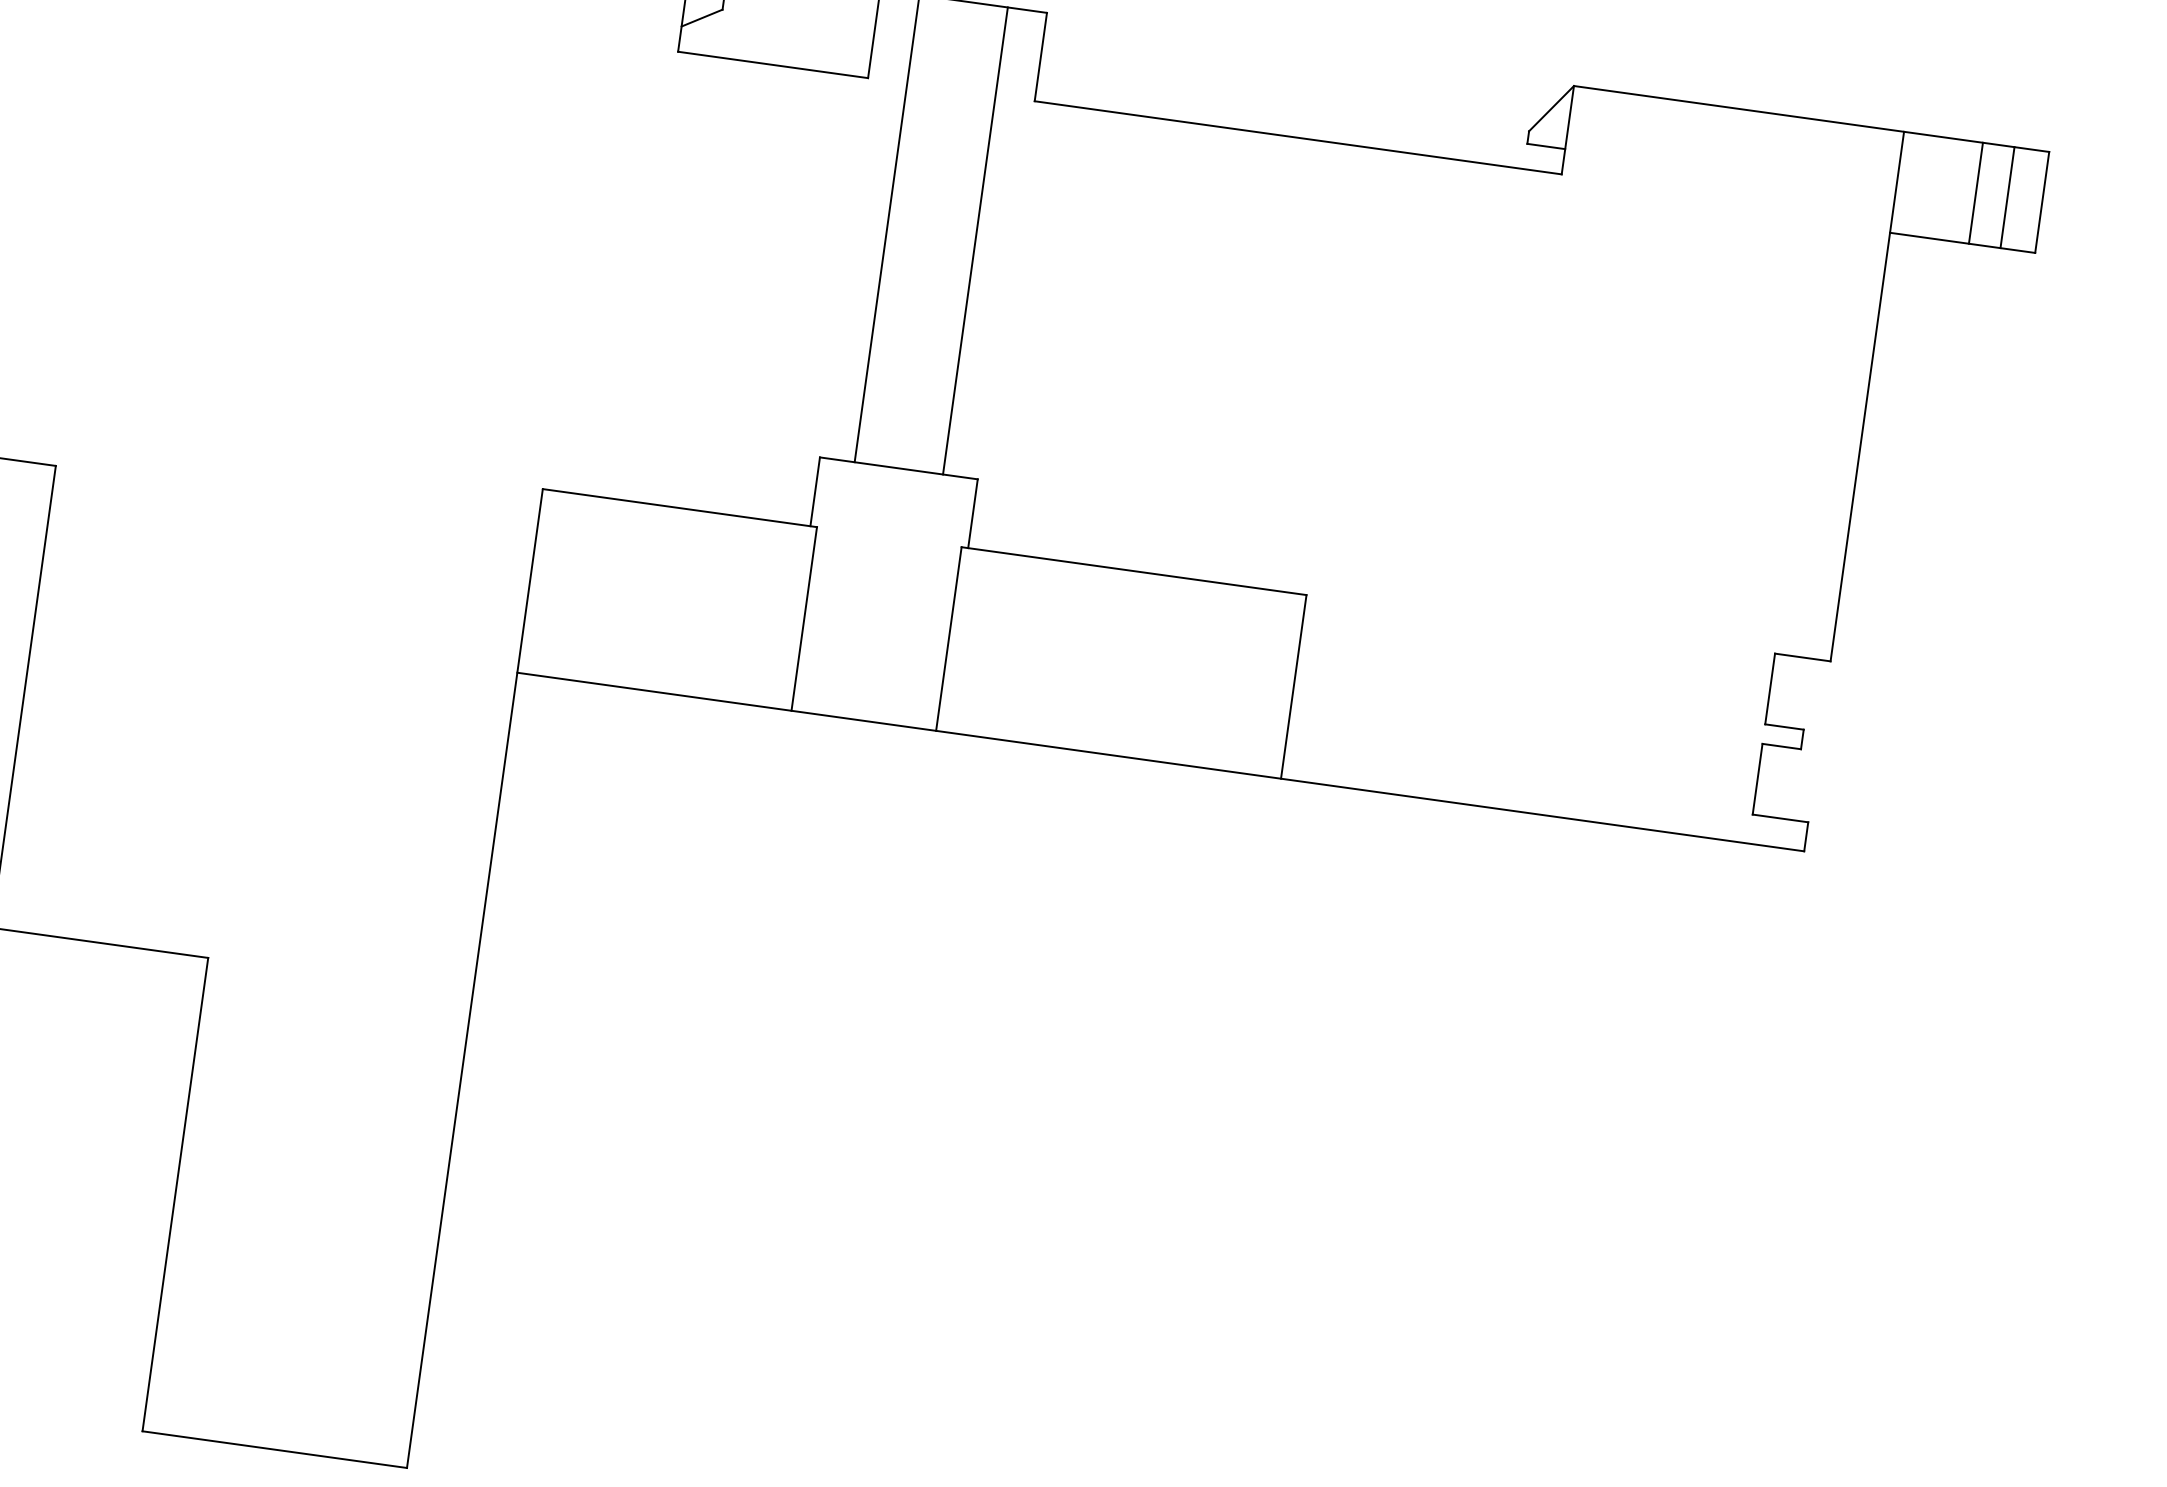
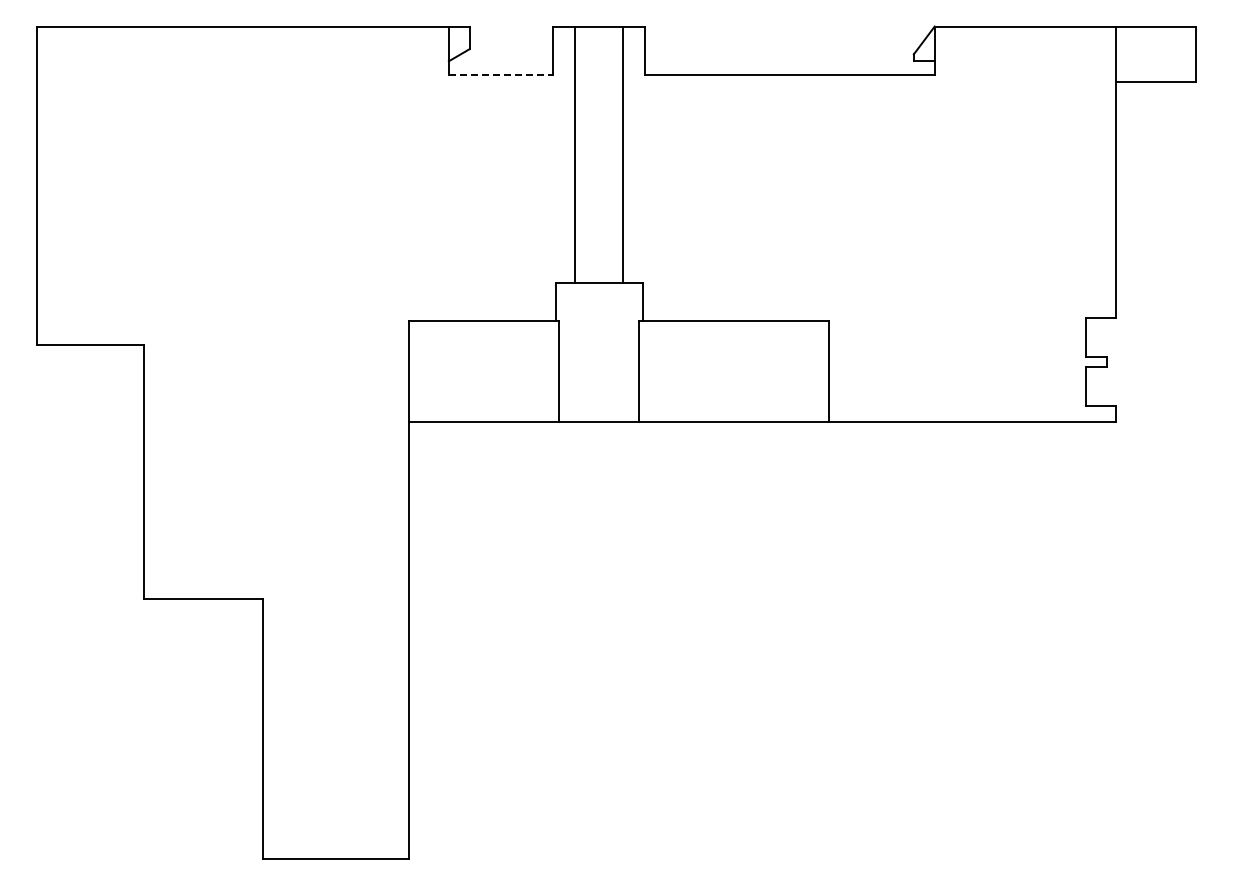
line: (773, 65) -> (501, 75), solid -> dashed
line: (1975, 193) -> (1159, 54), removed
line: (2006, 197) -> (1176, 54), removed

